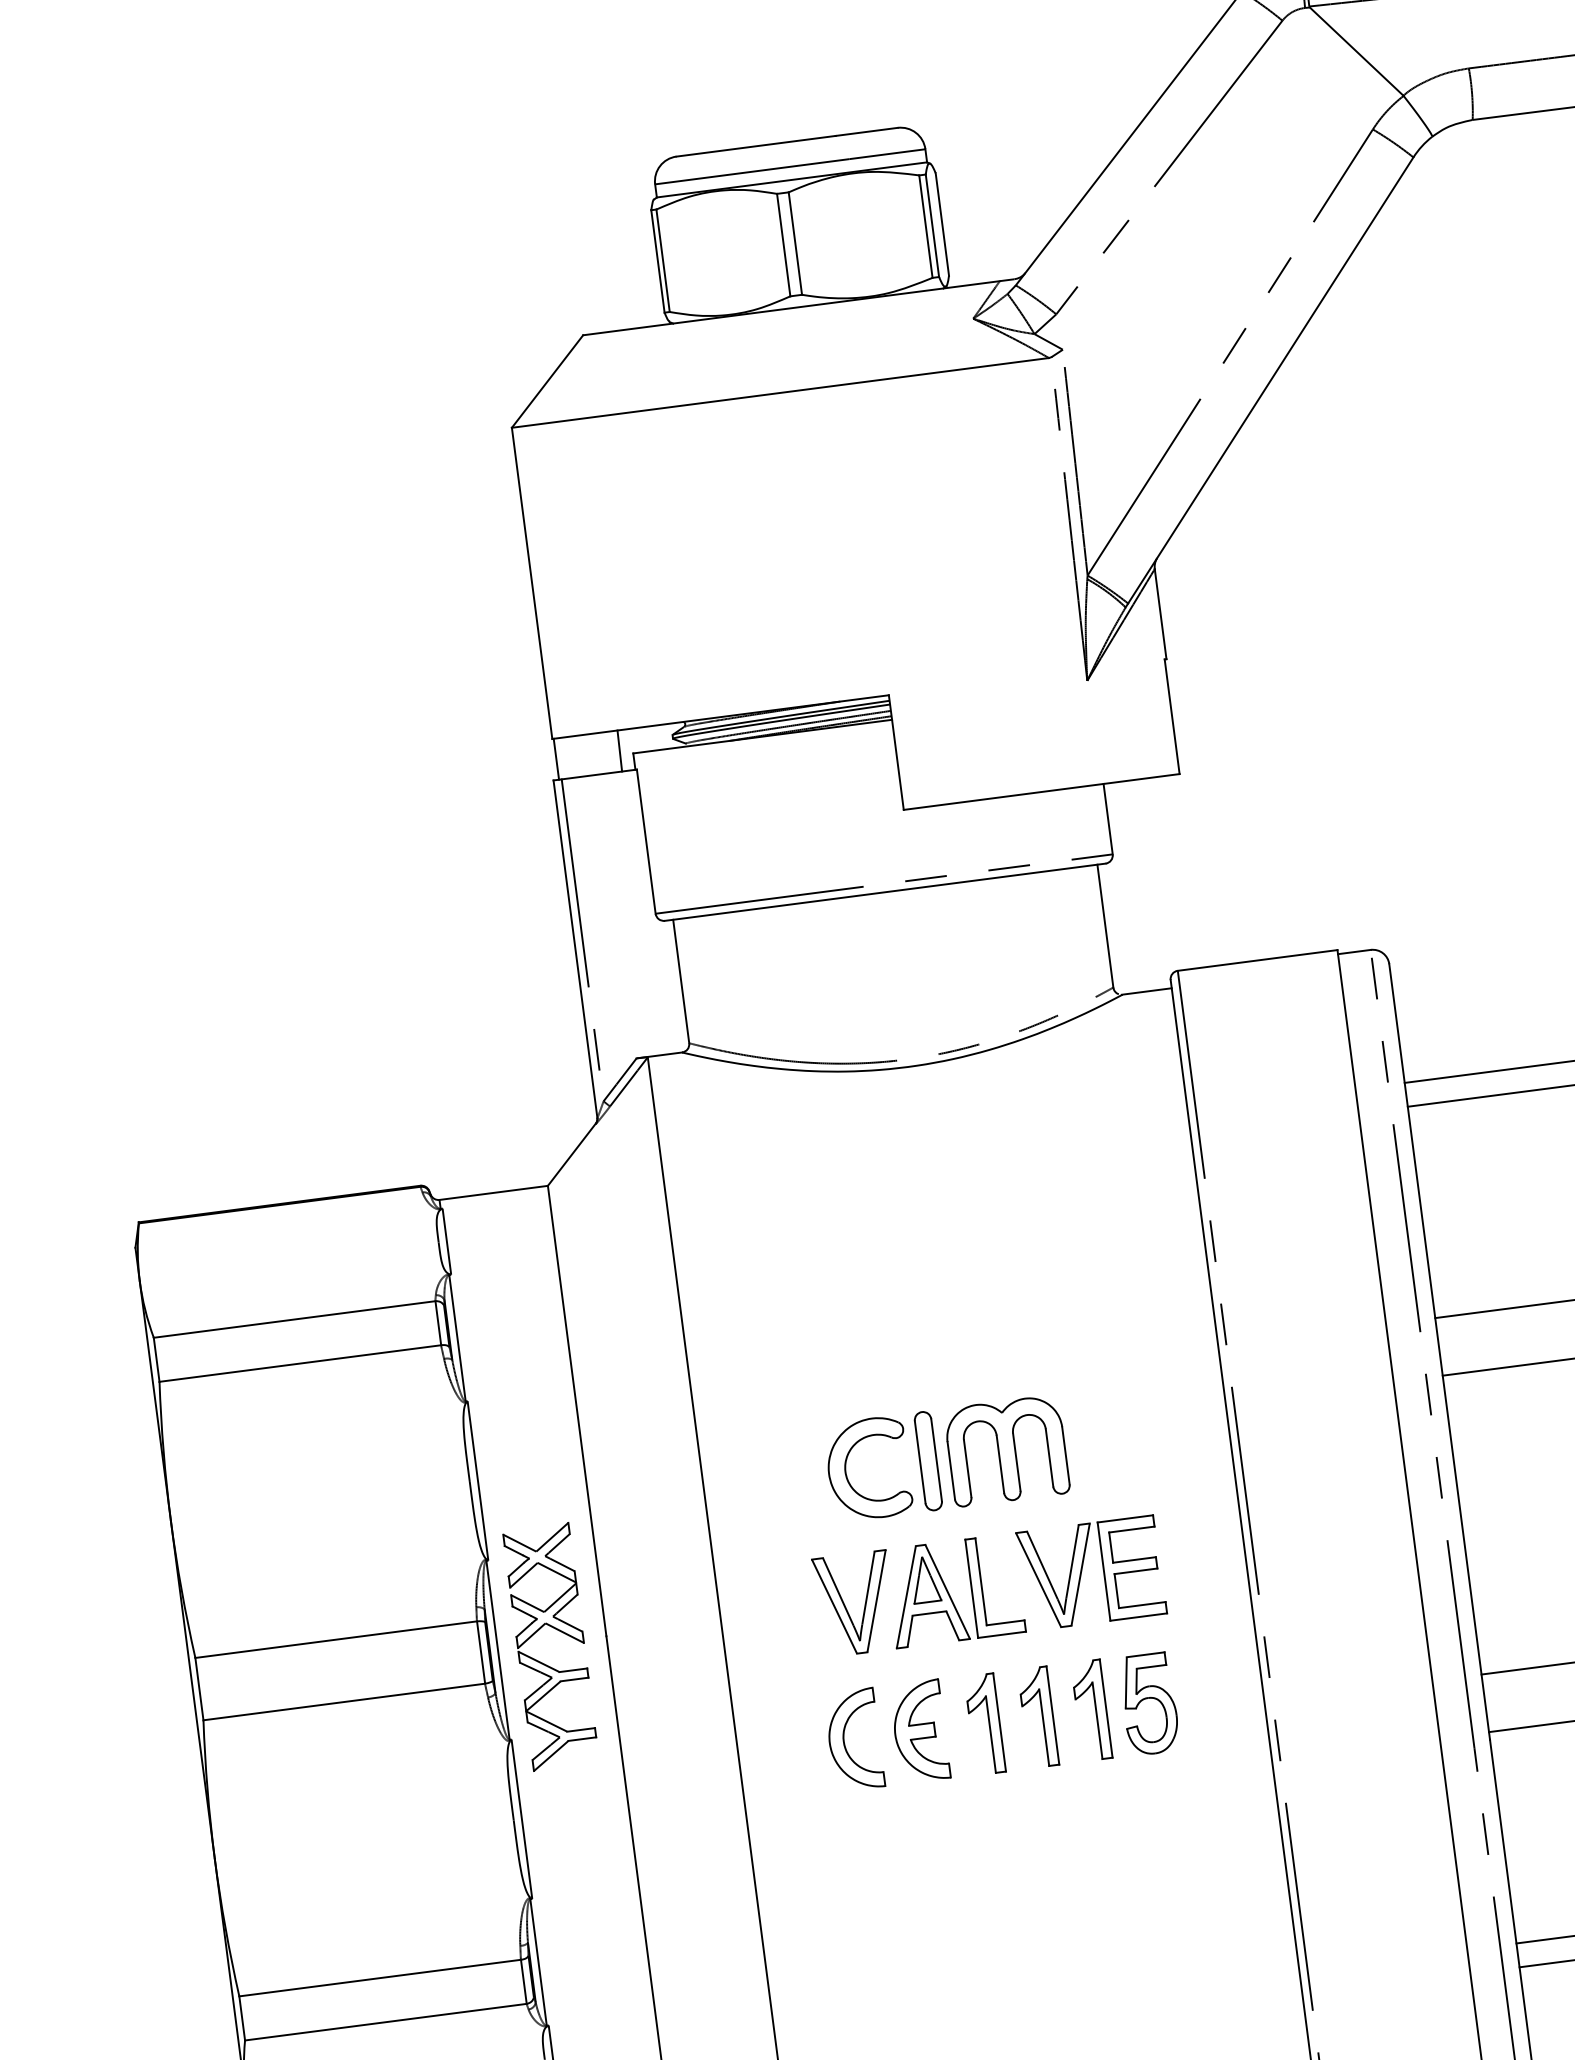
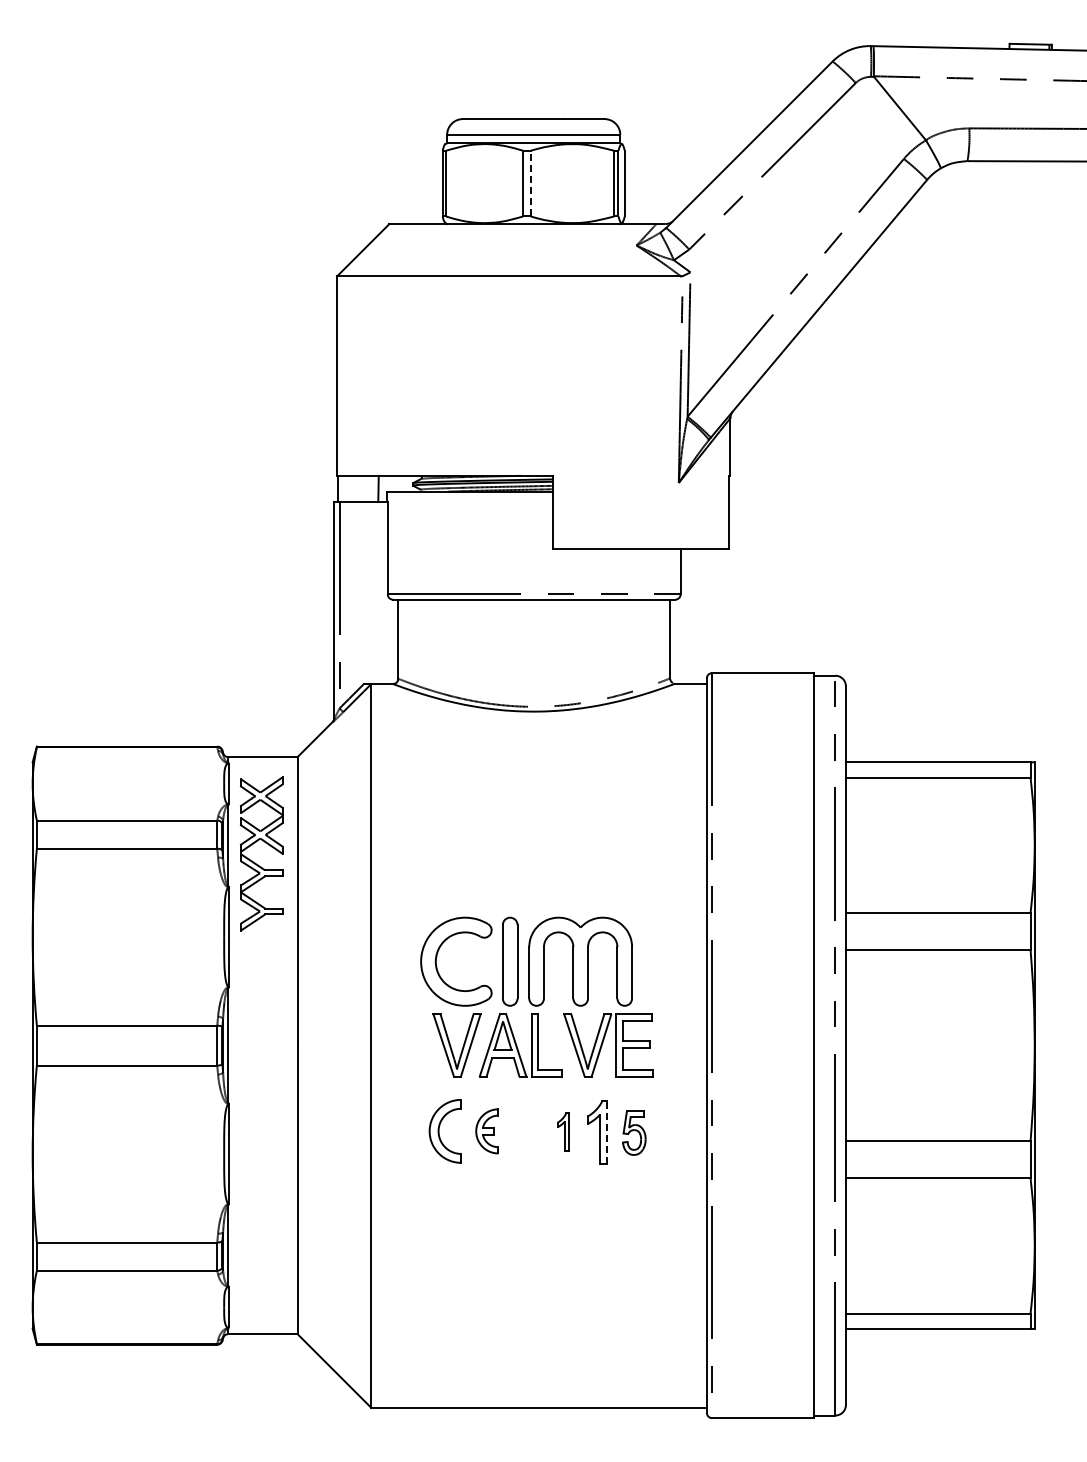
line: (795, 243) -> (530, 183), solid -> dashed
part: (946, 1458) -> (526, 961), size x1.4
part: (559, 1632) -> (268, 845), moved
part: (1149, 1703) -> (634, 1132), size x0.7
line: (1105, 1707) -> (606, 1131), solid -> dashed
part: (1037, 1718) -> (562, 1132), size x0.6
part: (984, 1725) -> (528, 1132), removed
part: (918, 1731) -> (486, 1131), size x0.7

